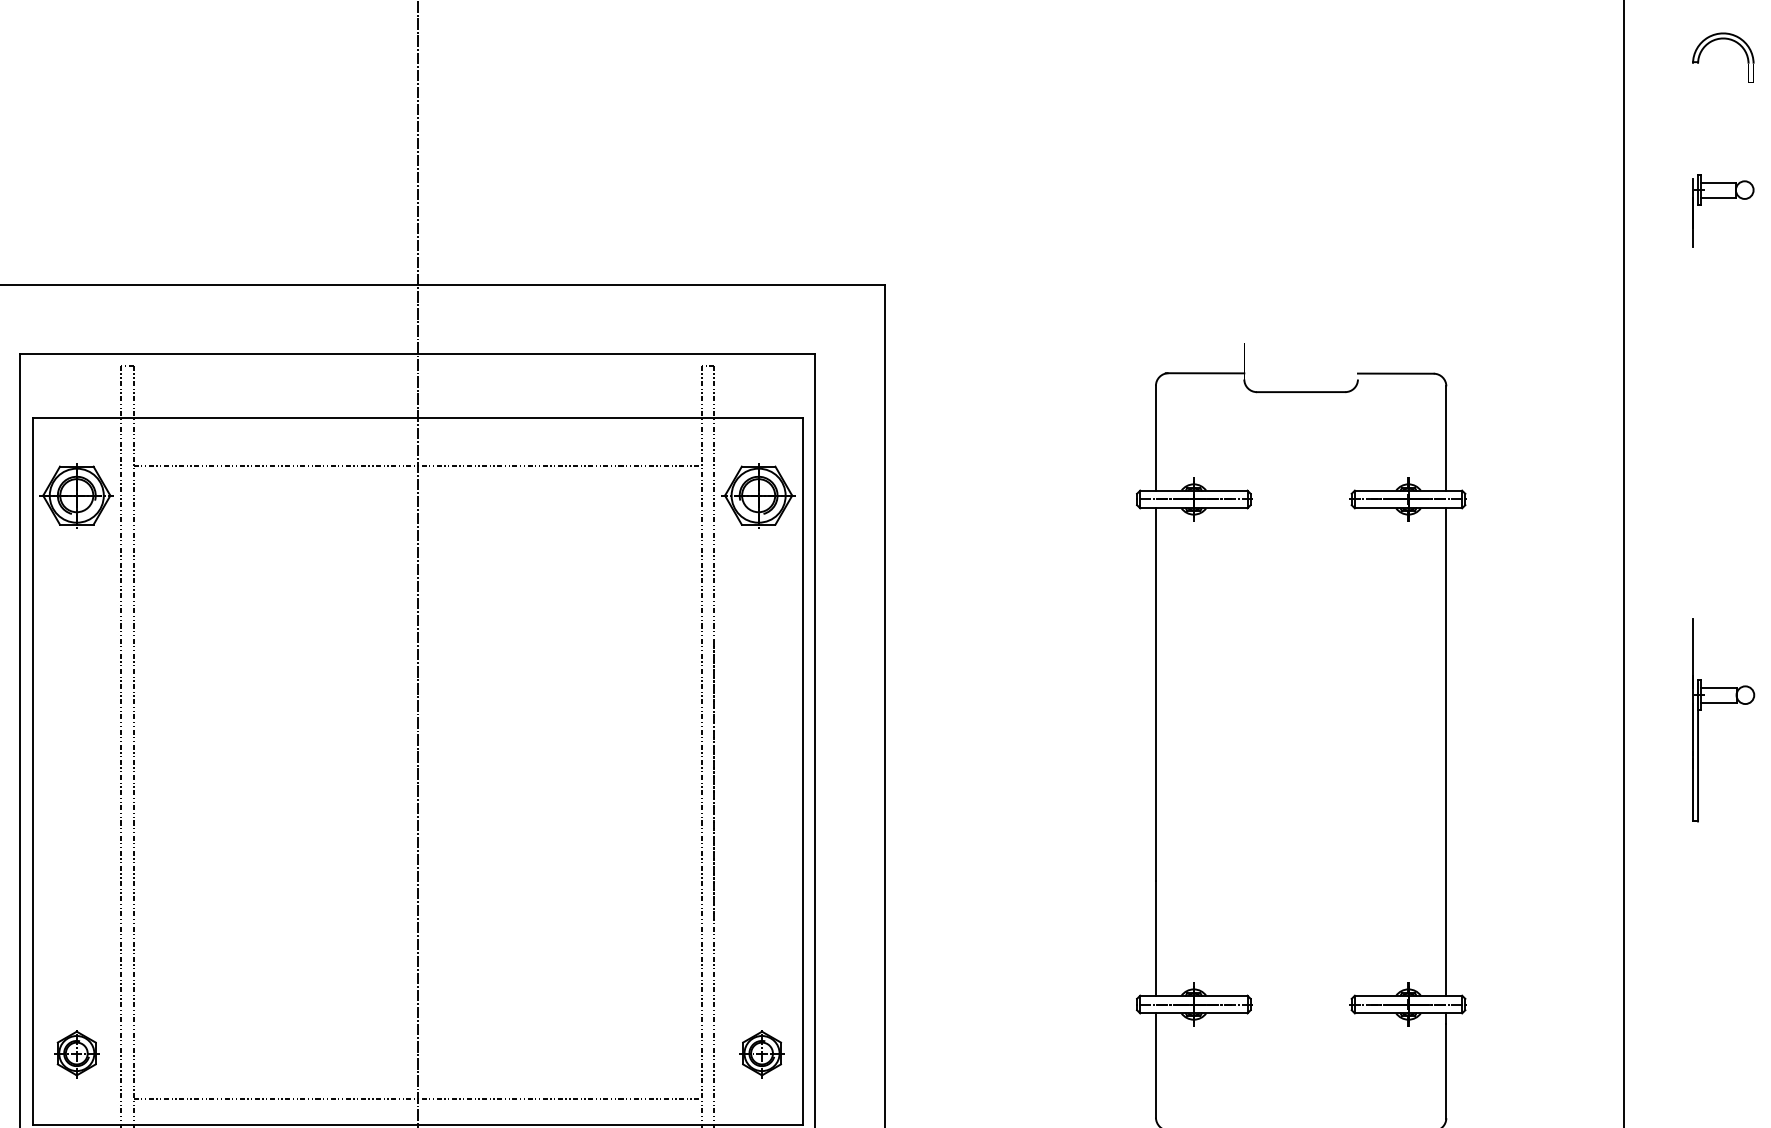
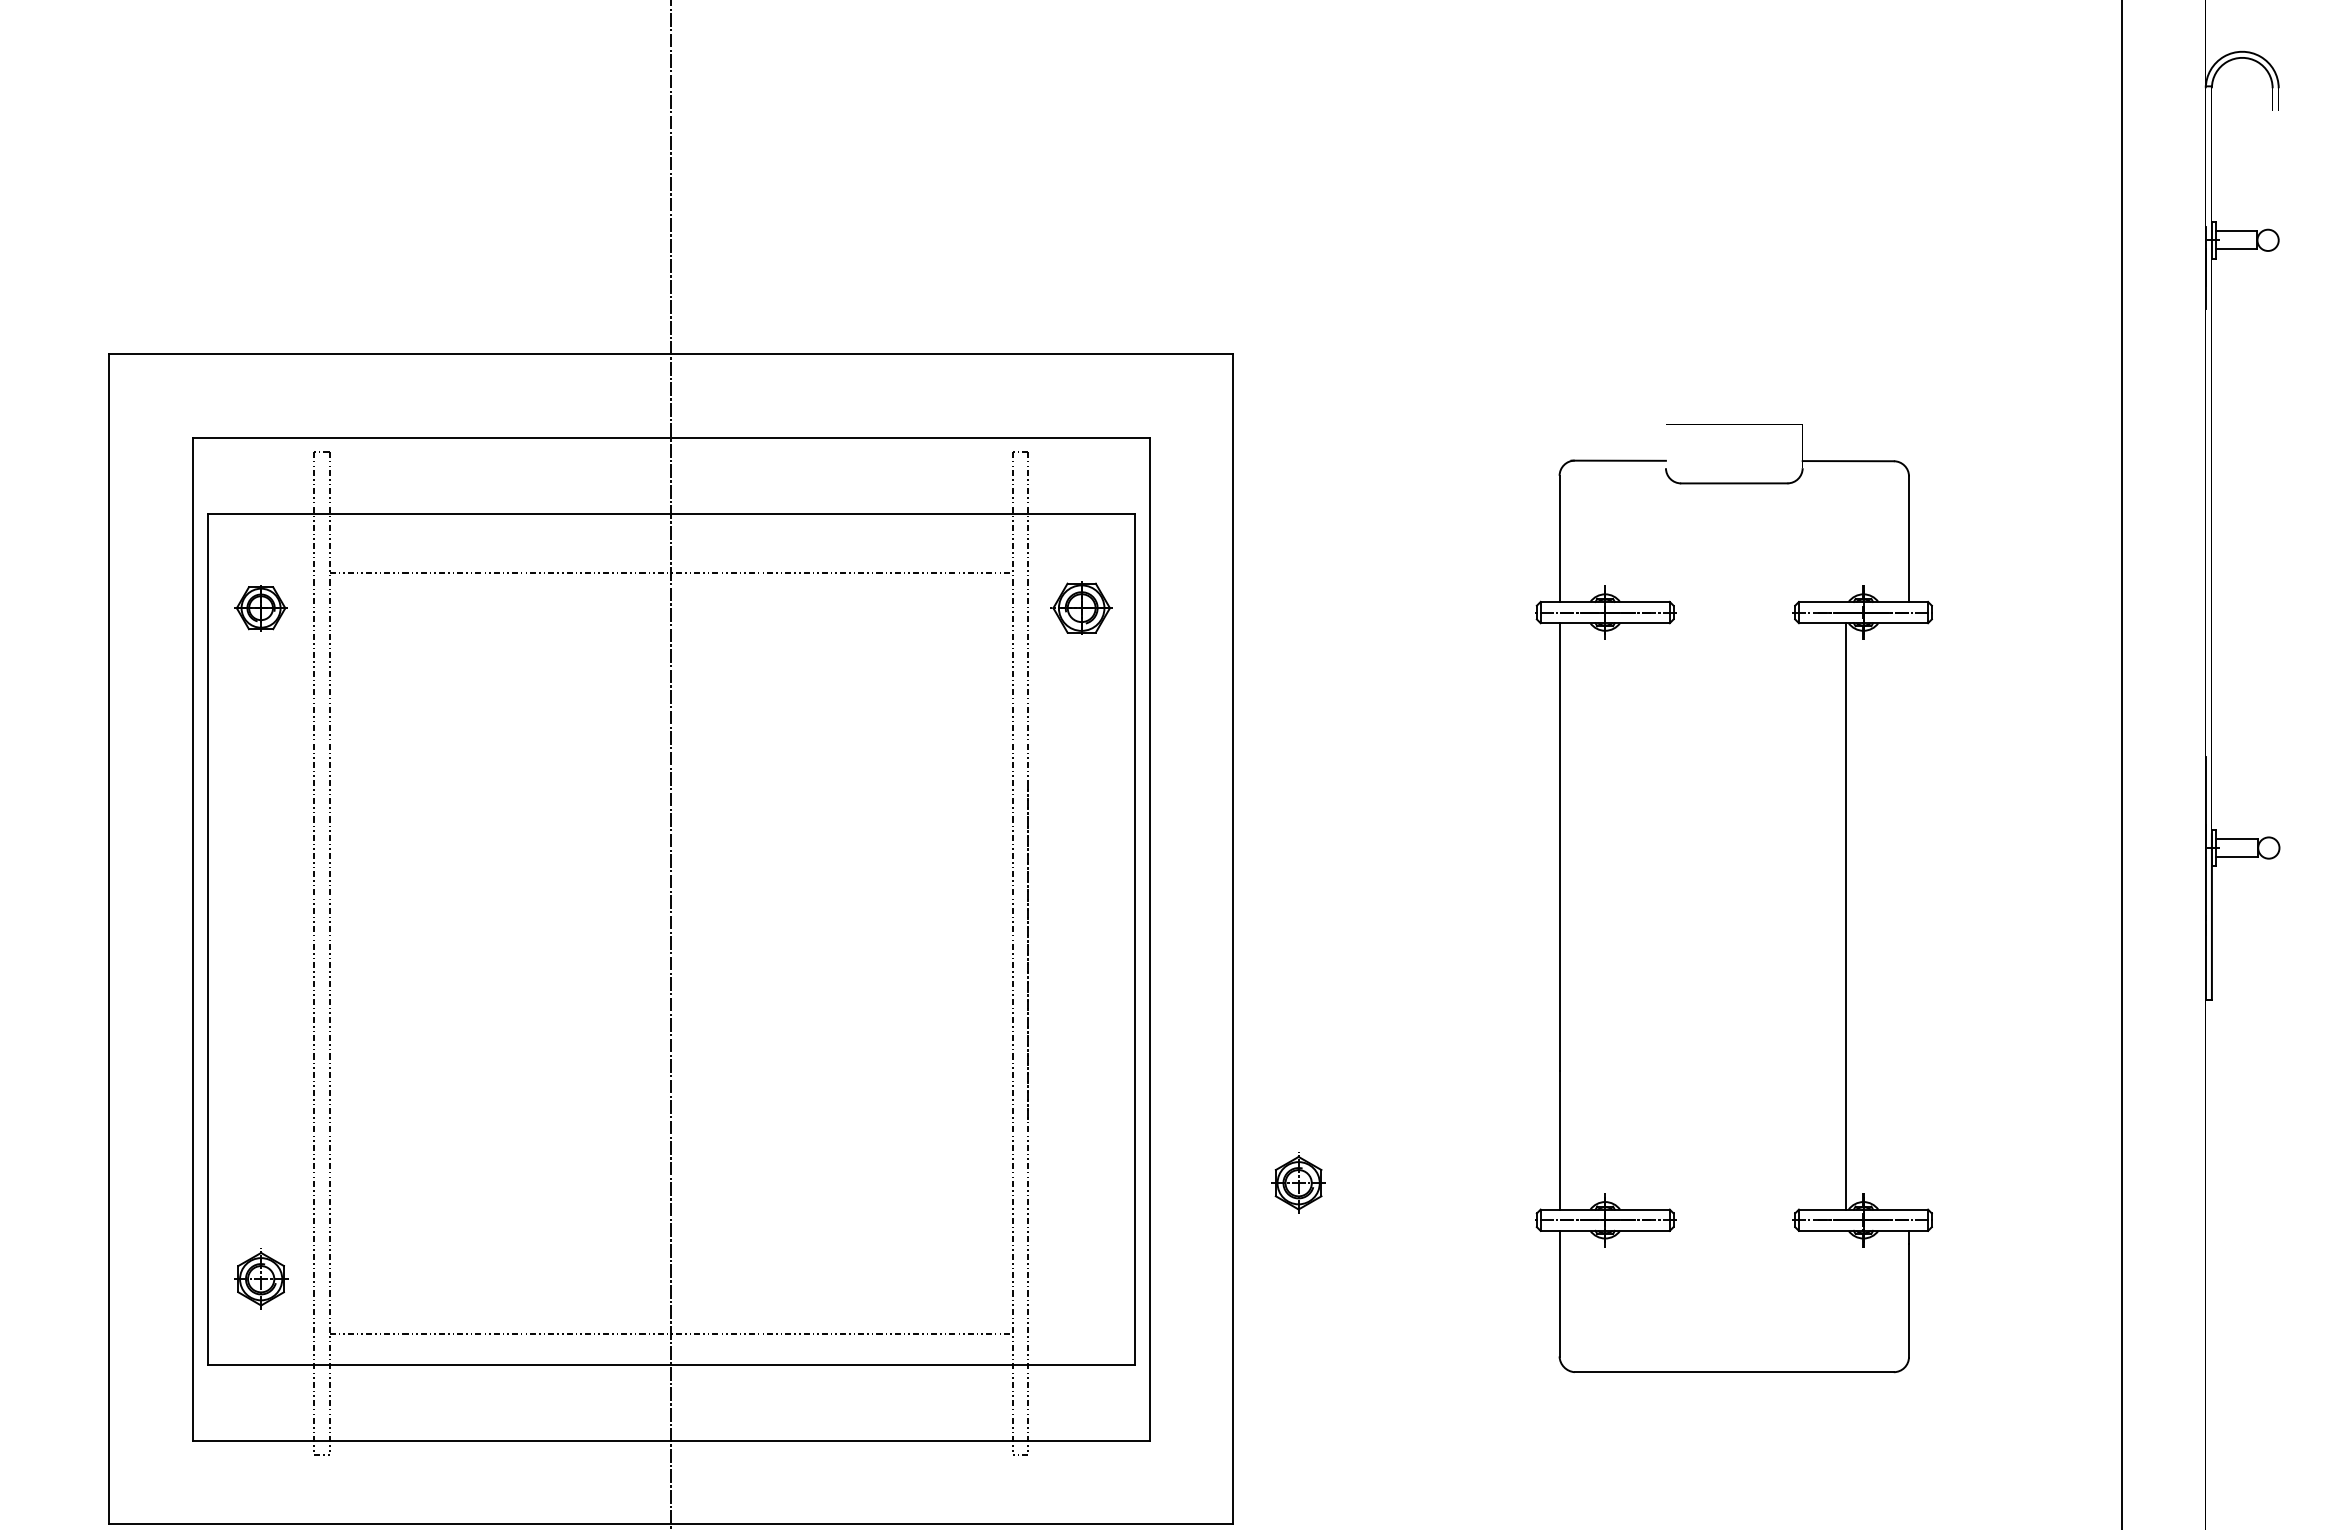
part: (76, 496) -> (260, 608), size x0.6
part: (758, 496) -> (1081, 608), size x0.7
line: (1446, 752) -> (1846, 916), moved
part: (761, 1052) -> (1298, 1182), moved

